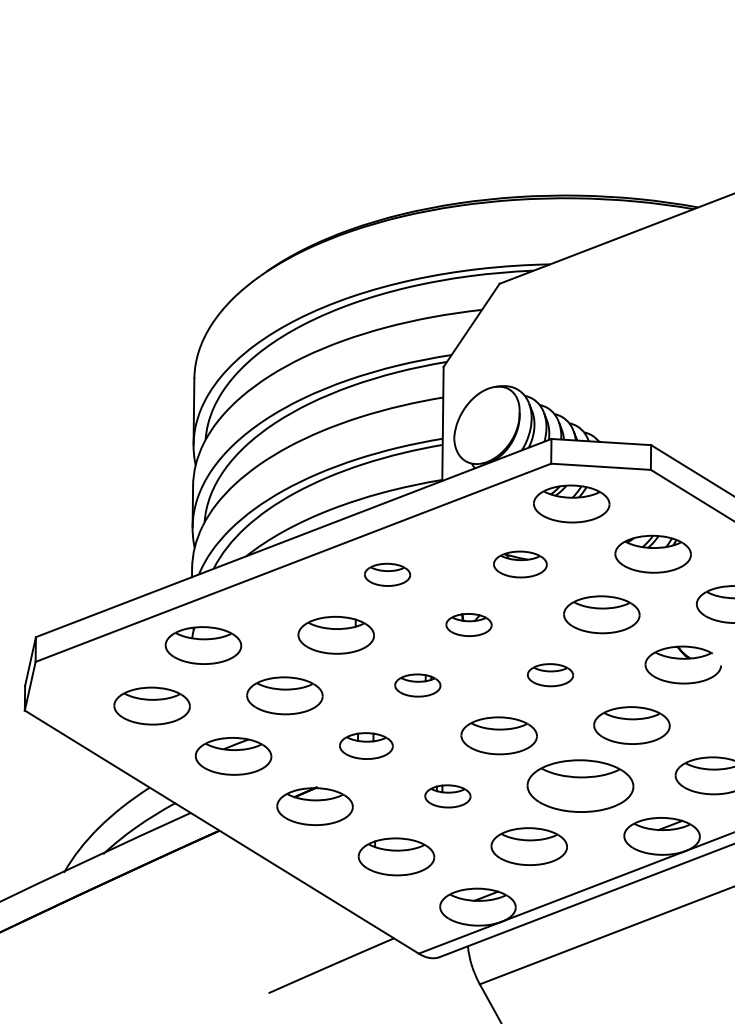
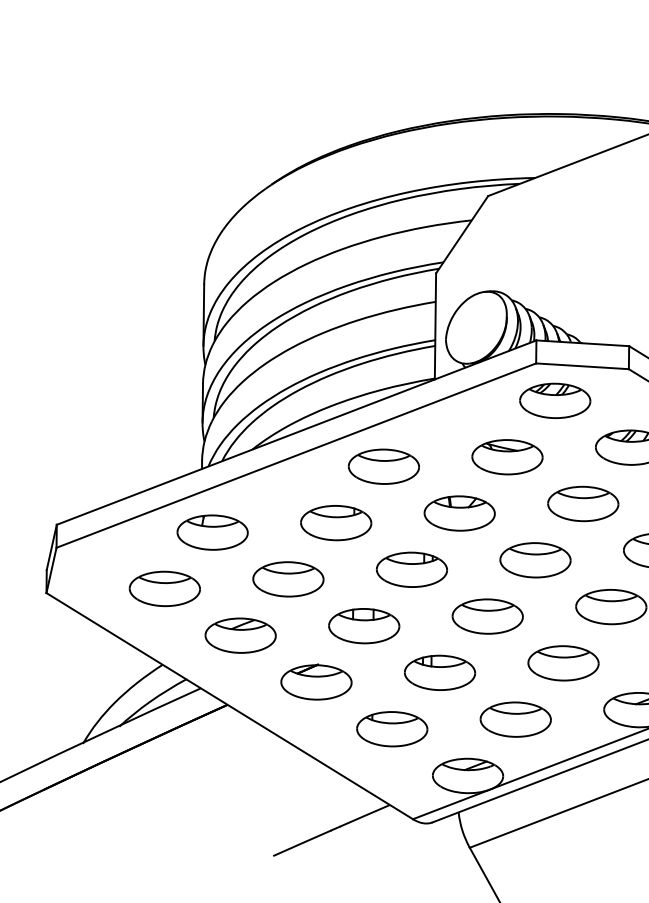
part: (520, 564) -> (507, 457), size x1.43
part: (387, 574) -> (383, 466), size x1.67
part: (468, 624) -> (459, 513), size x1.67
part: (550, 674) -> (535, 559), size x1.67
part: (417, 685) -> (411, 569), size x1.67
part: (366, 745) -> (364, 625), size x1.43
part: (580, 785) -> (563, 662), size x0.71
part: (447, 796) -> (439, 673), size x1.67

